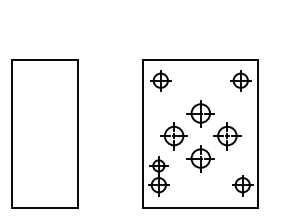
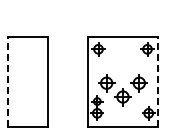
part: (199, 113) -> (122, 69), removed
line: (12, 133) -> (7, 81), solid -> dashed
line: (258, 133) -> (158, 81), solid -> dashed

